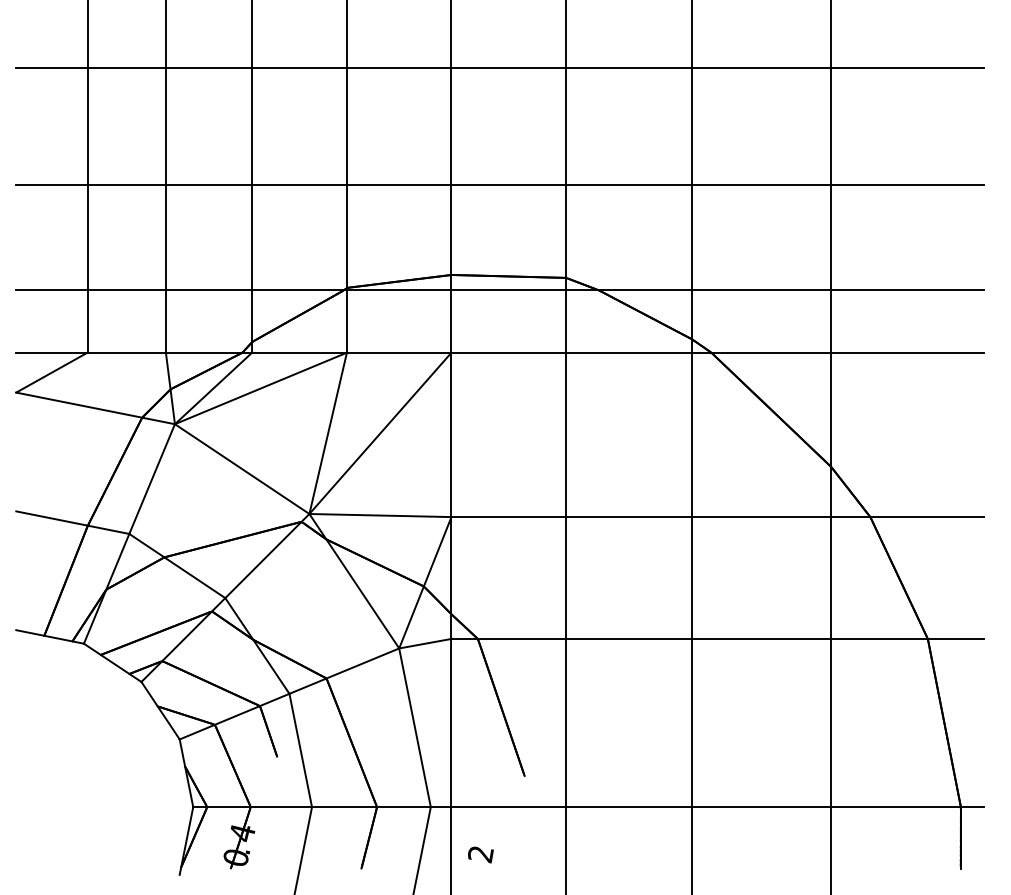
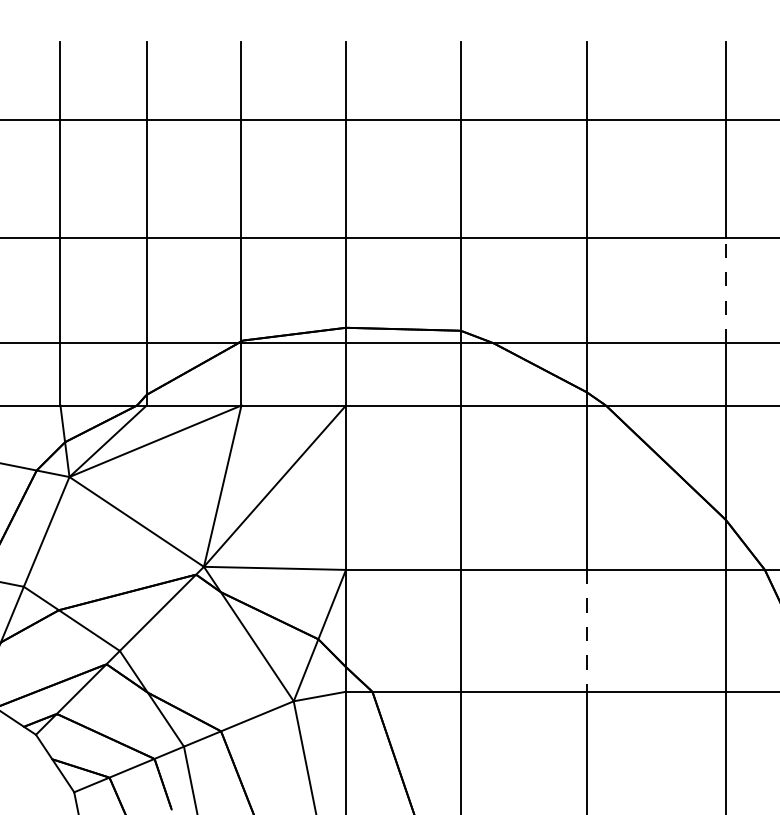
line: (831, 237) -> (726, 290), solid -> dashed
line: (692, 578) -> (587, 631), solid -> dashed

